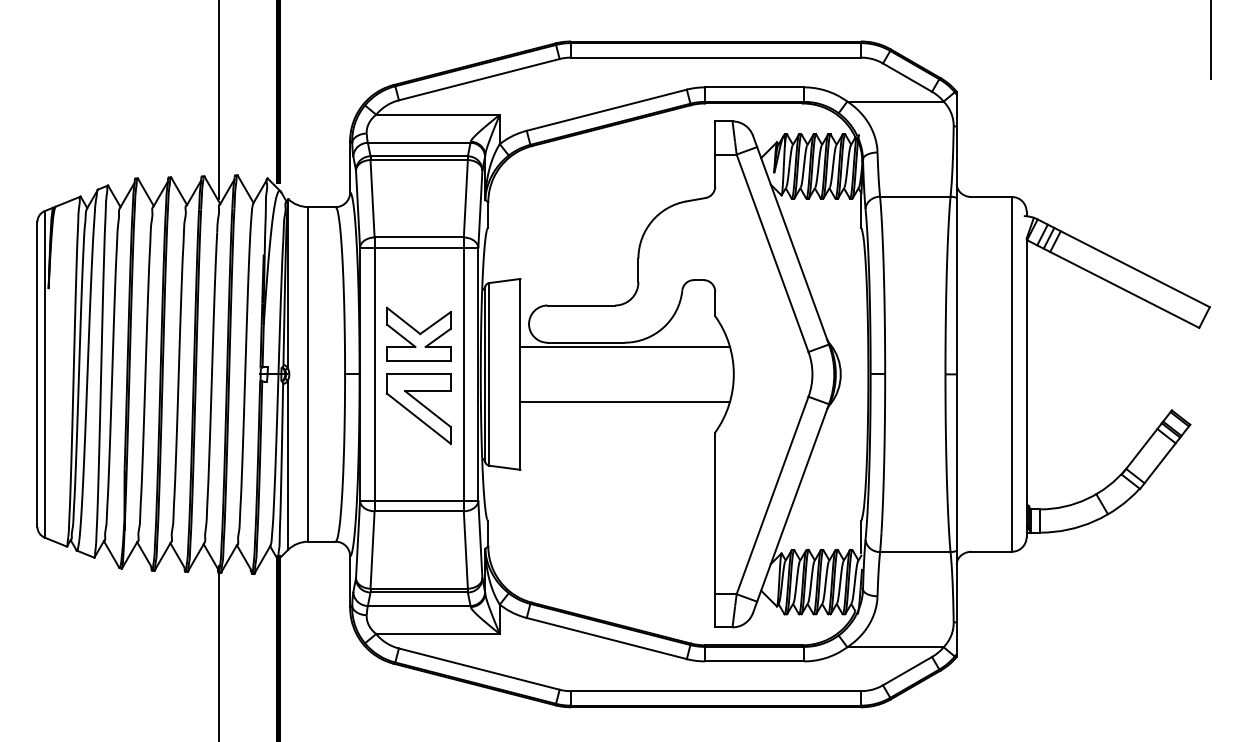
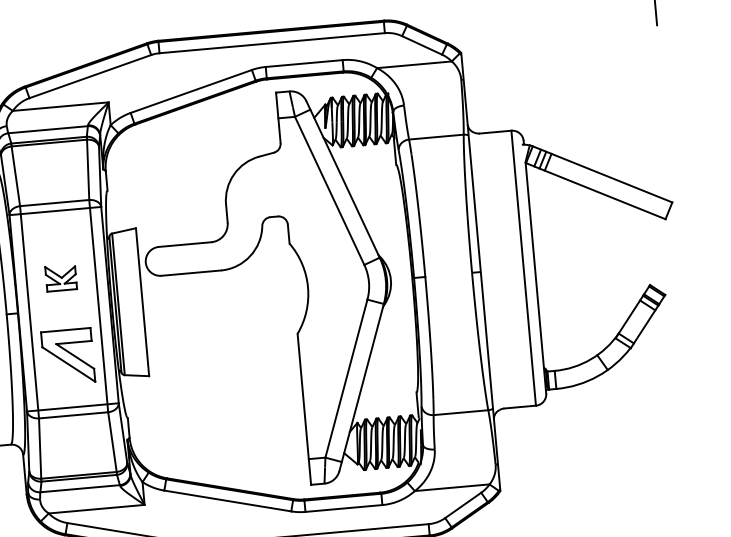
part: (418, 333) -> (60, 277), size x0.6
line: (624, 346) -> (221, 273), removed
line: (624, 401) -> (225, 316), removed
part: (418, 408) -> (67, 356), moved

